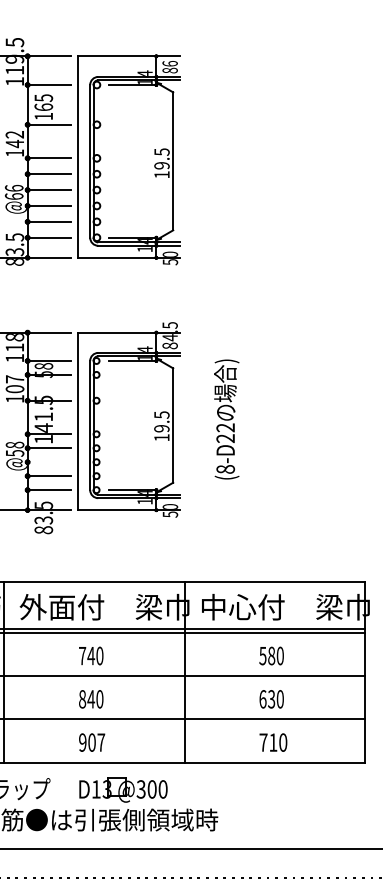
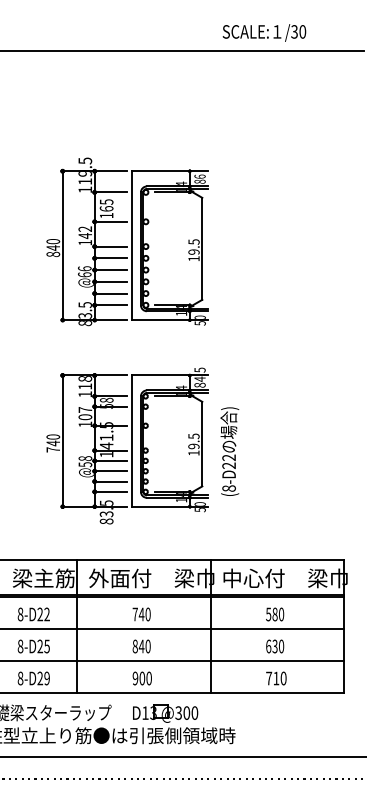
text: (226, 419) -> (229, 451), moved
line: (48, 462) -> (110, 471), added
text: (100, 742) -> (148, 678), 907 -> 900

